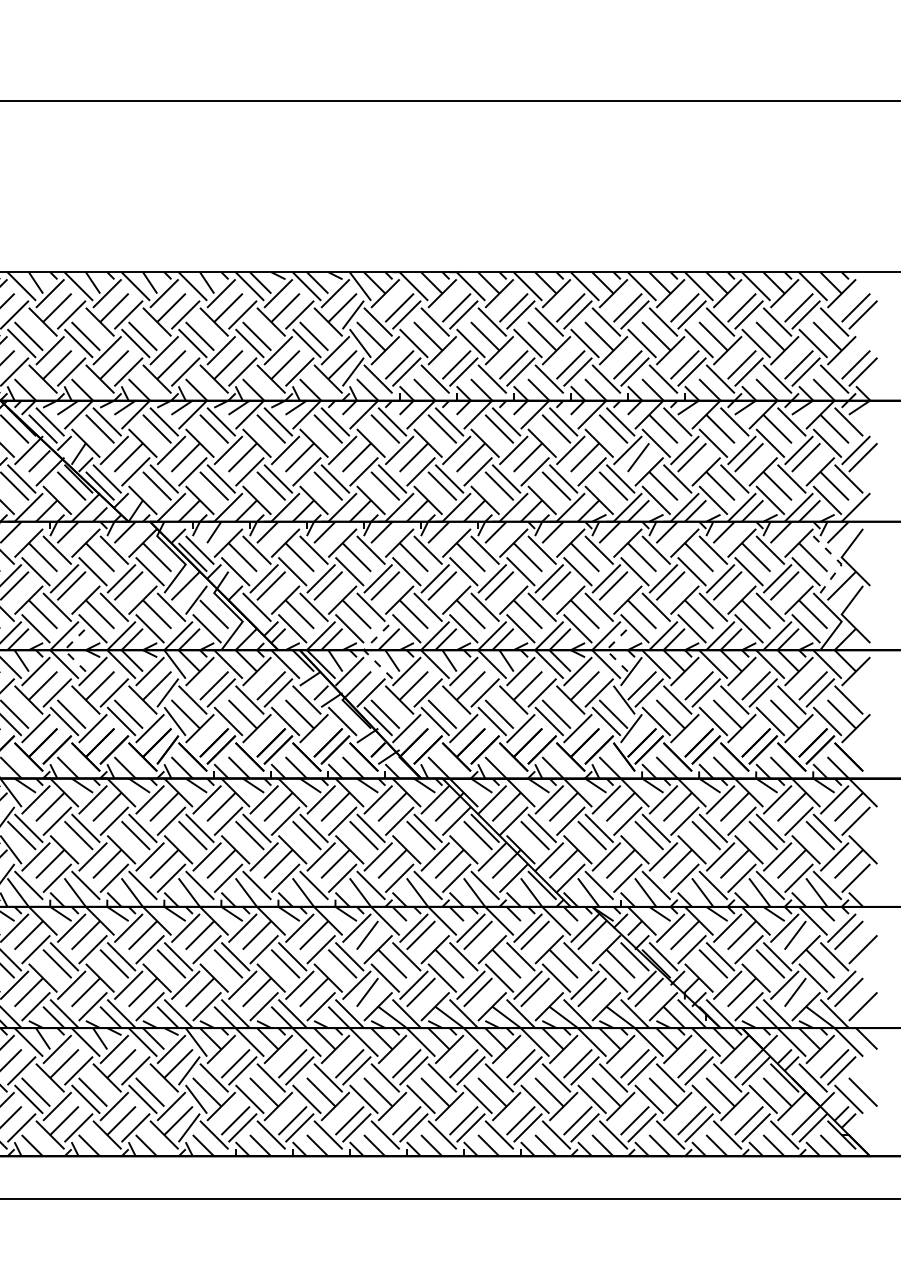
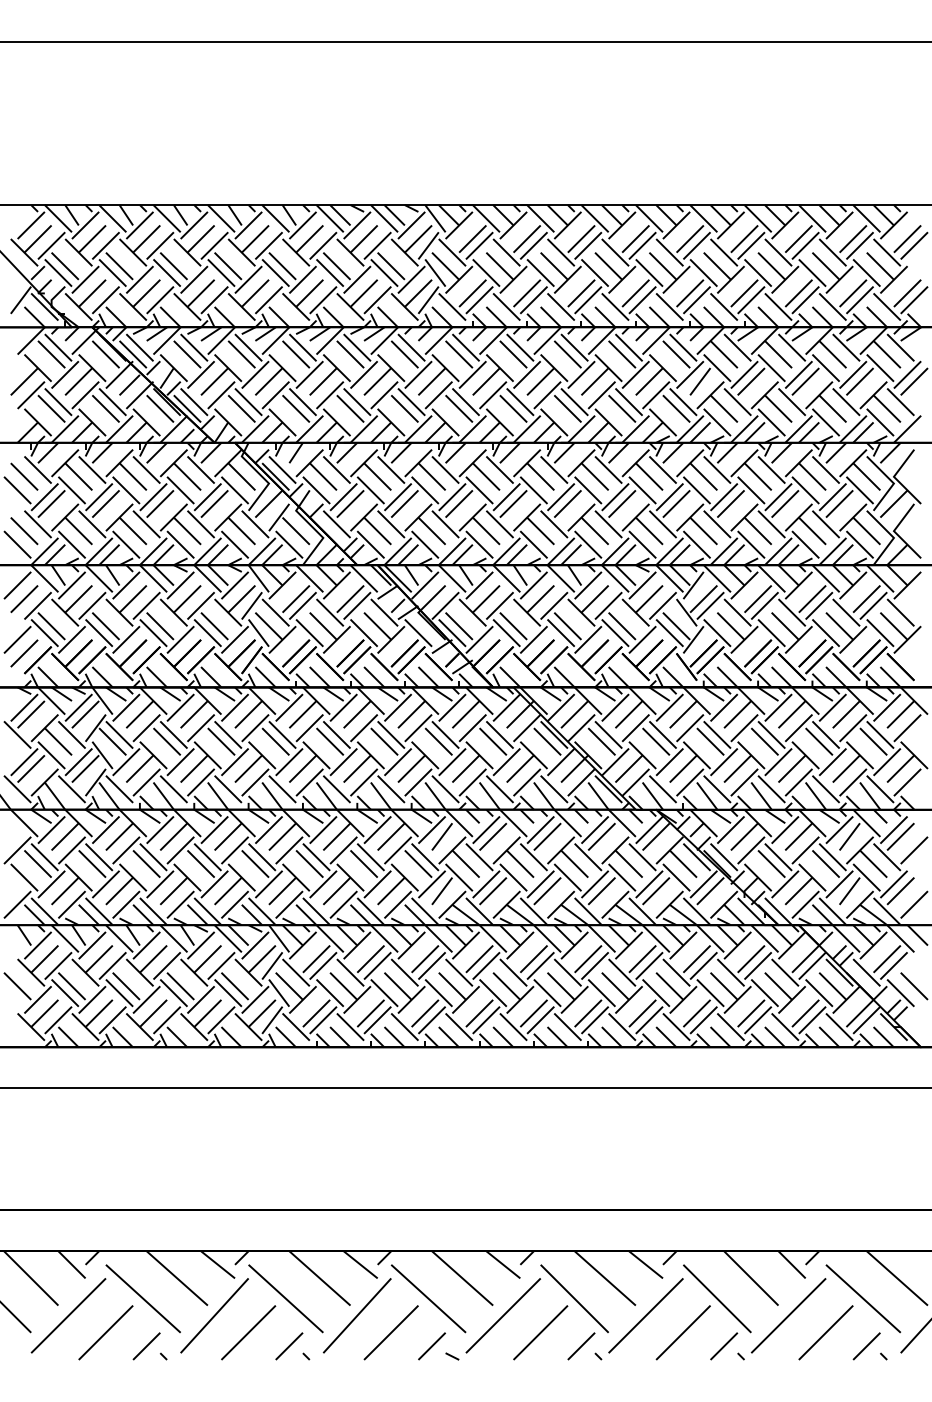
line: (840, 563) -> (892, 482), dashed -> solid
line: (64, 650) -> (153, 565), dashed -> solid
line: (363, 650) -> (438, 565), dashed -> solid
line: (606, 650) -> (669, 565), dashed -> solid

